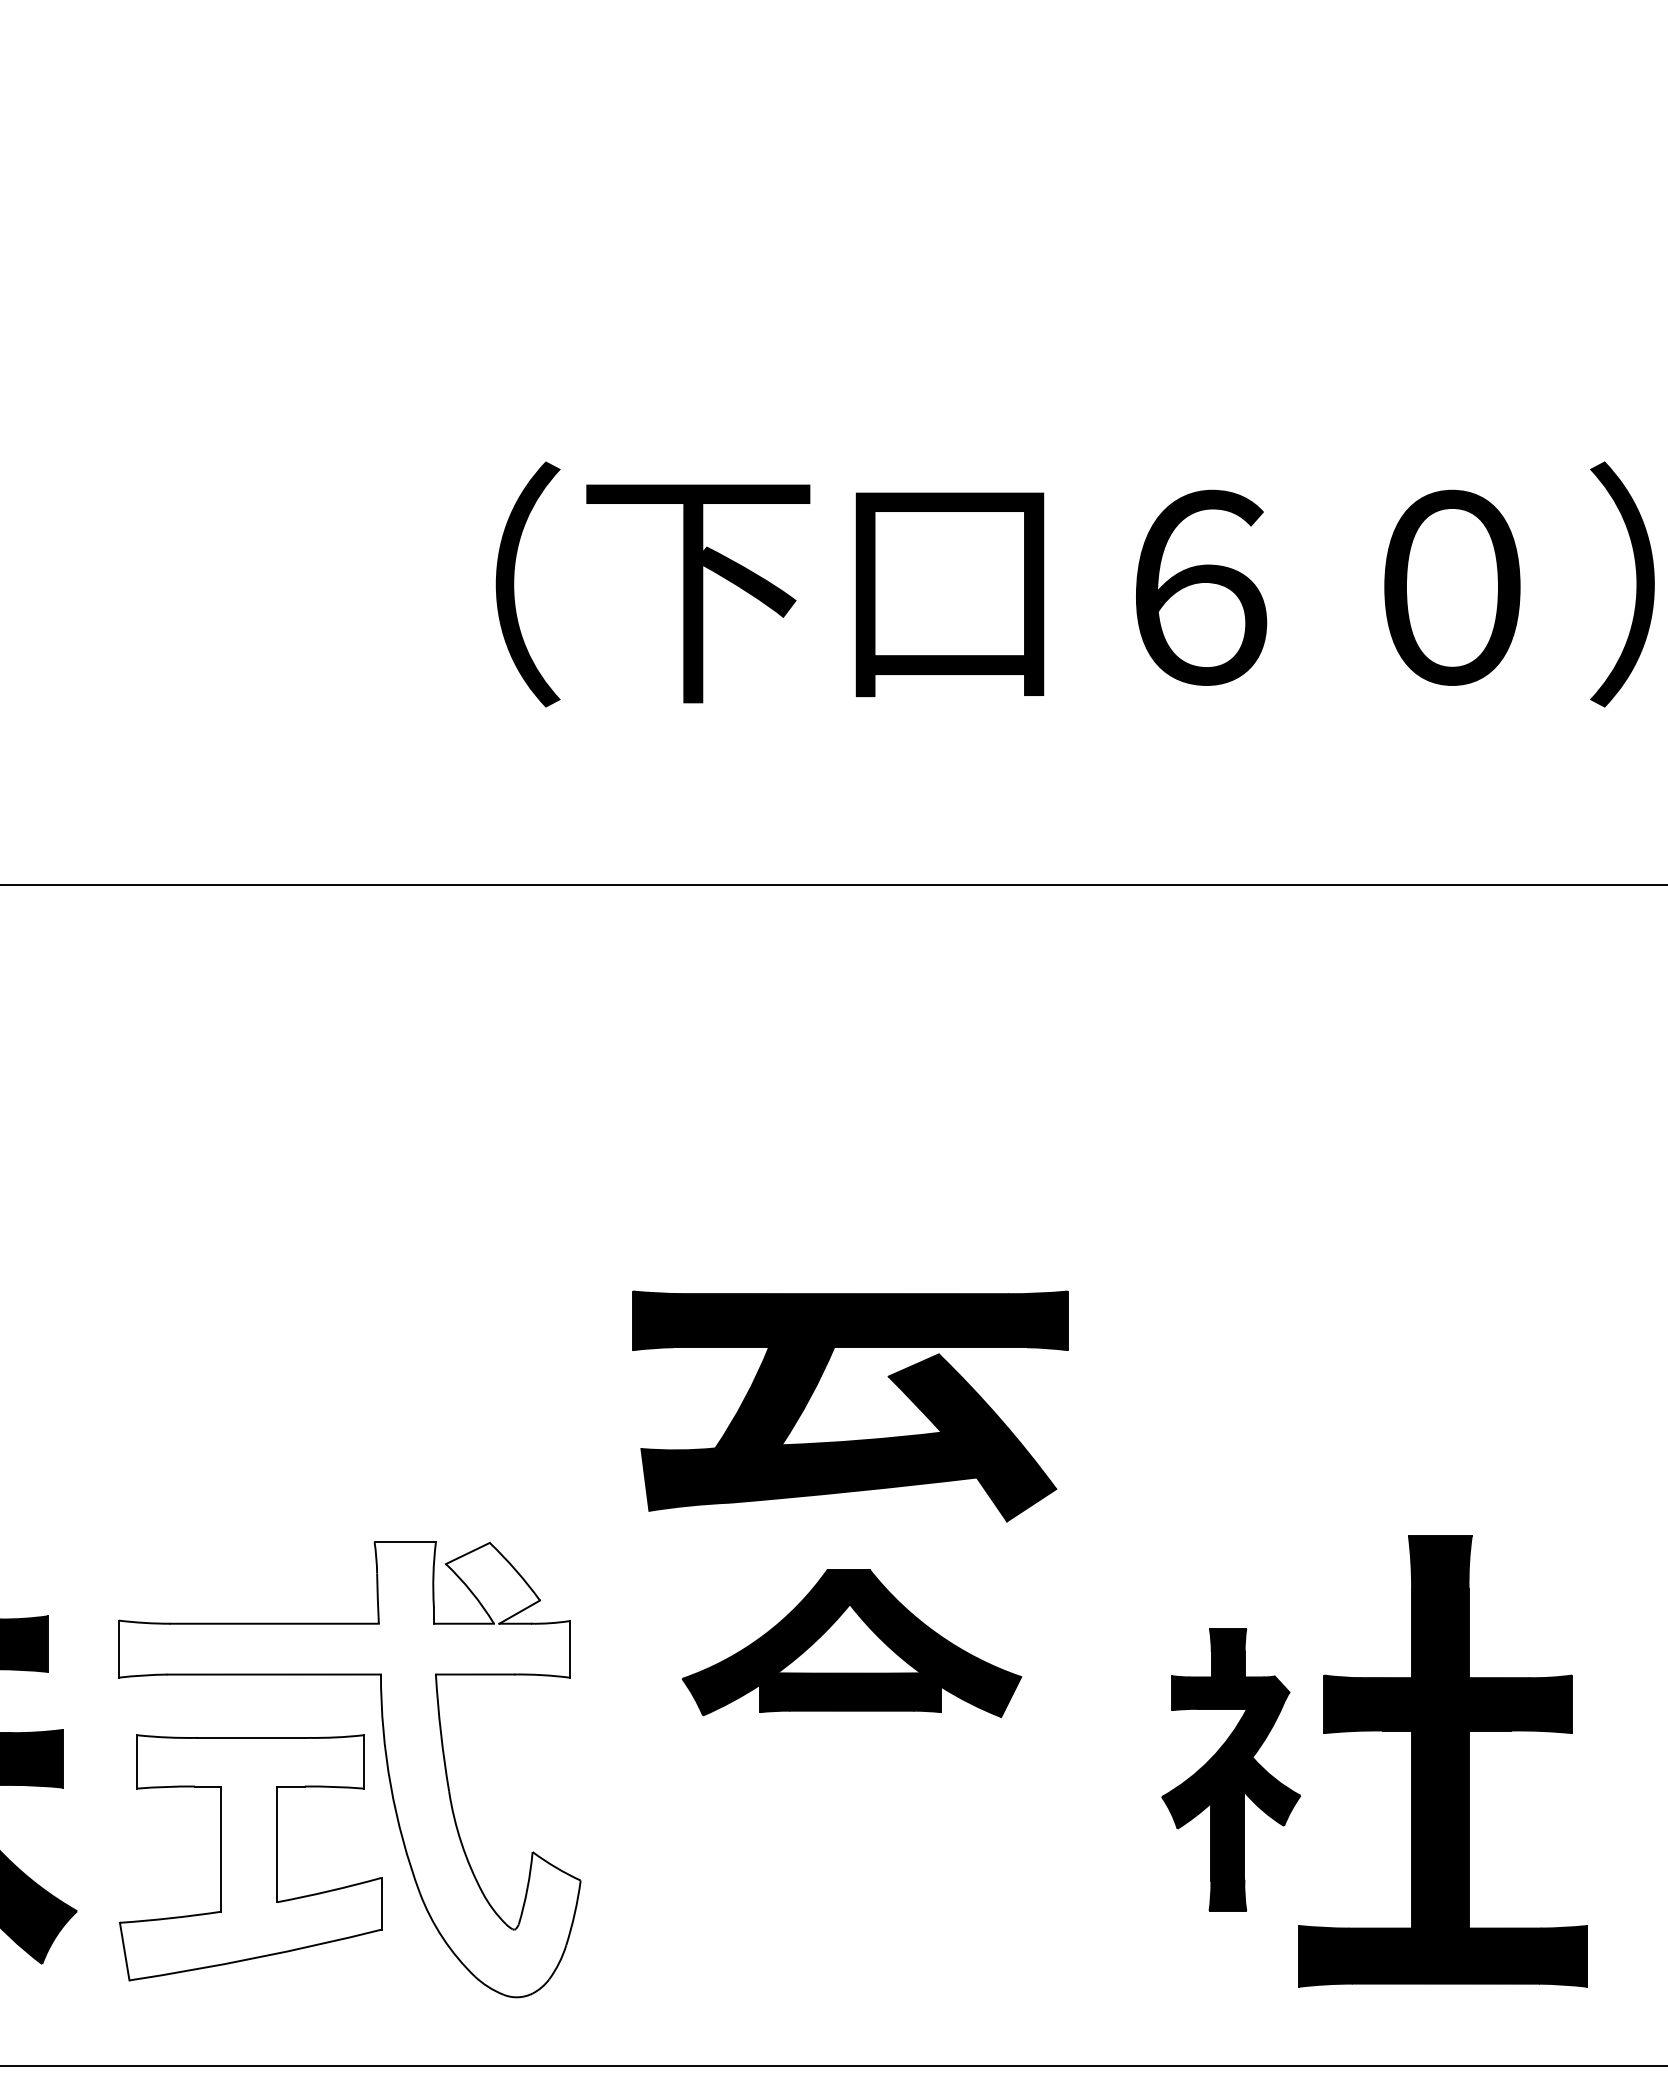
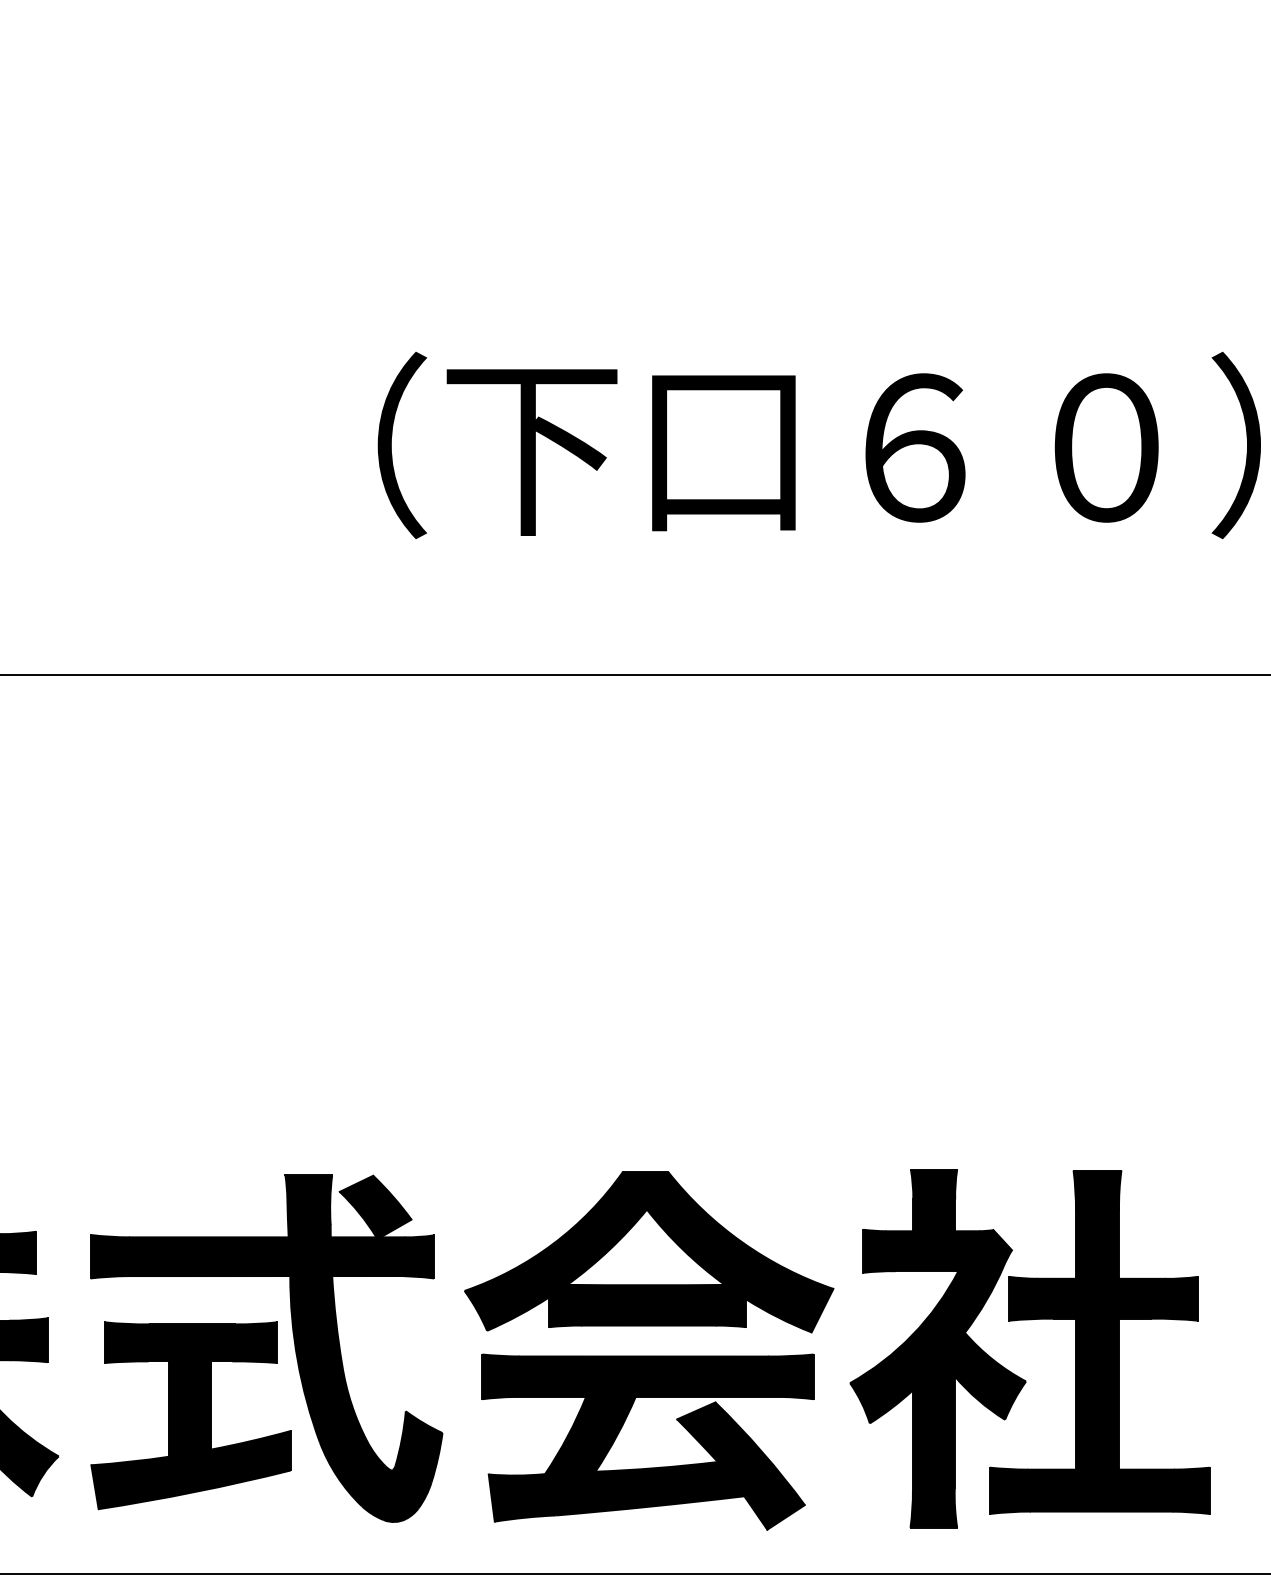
part: (857, 1439) -> (653, 1467), moved
part: (851, 1643) -> (648, 1252), size x1.43
fill: (349, 1769) -> (266, 1348), added
part: (1231, 1769) -> (938, 1348), size x1.67
fill: (250, 1857) -> (190, 1415), added

